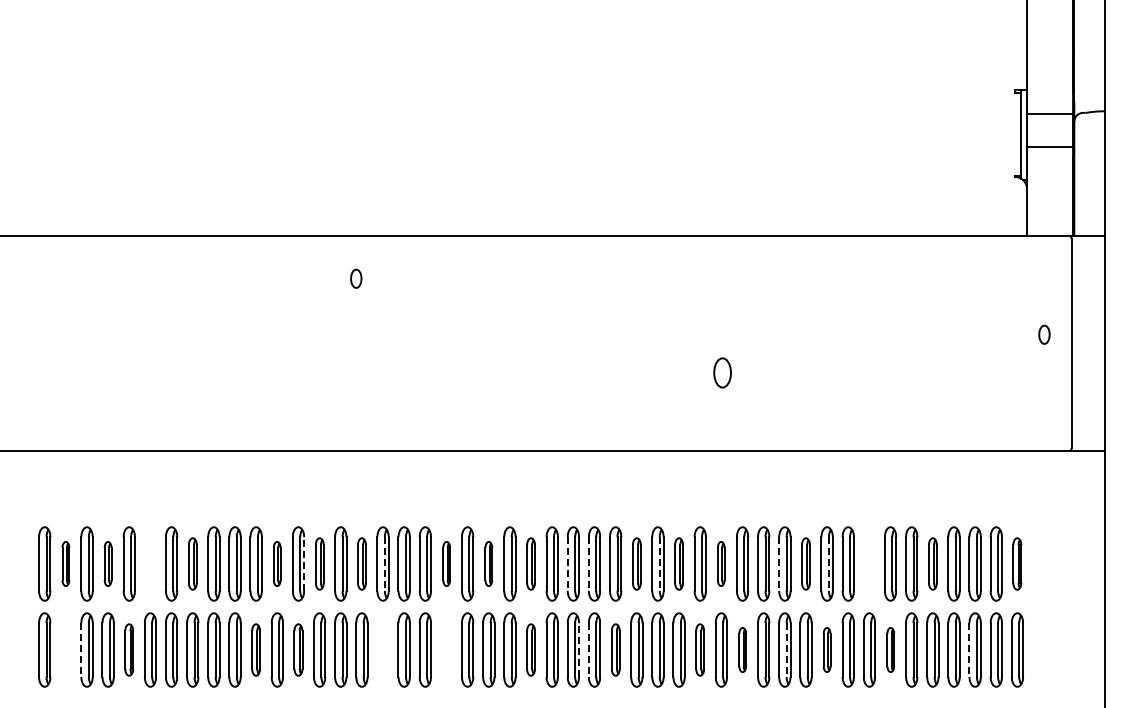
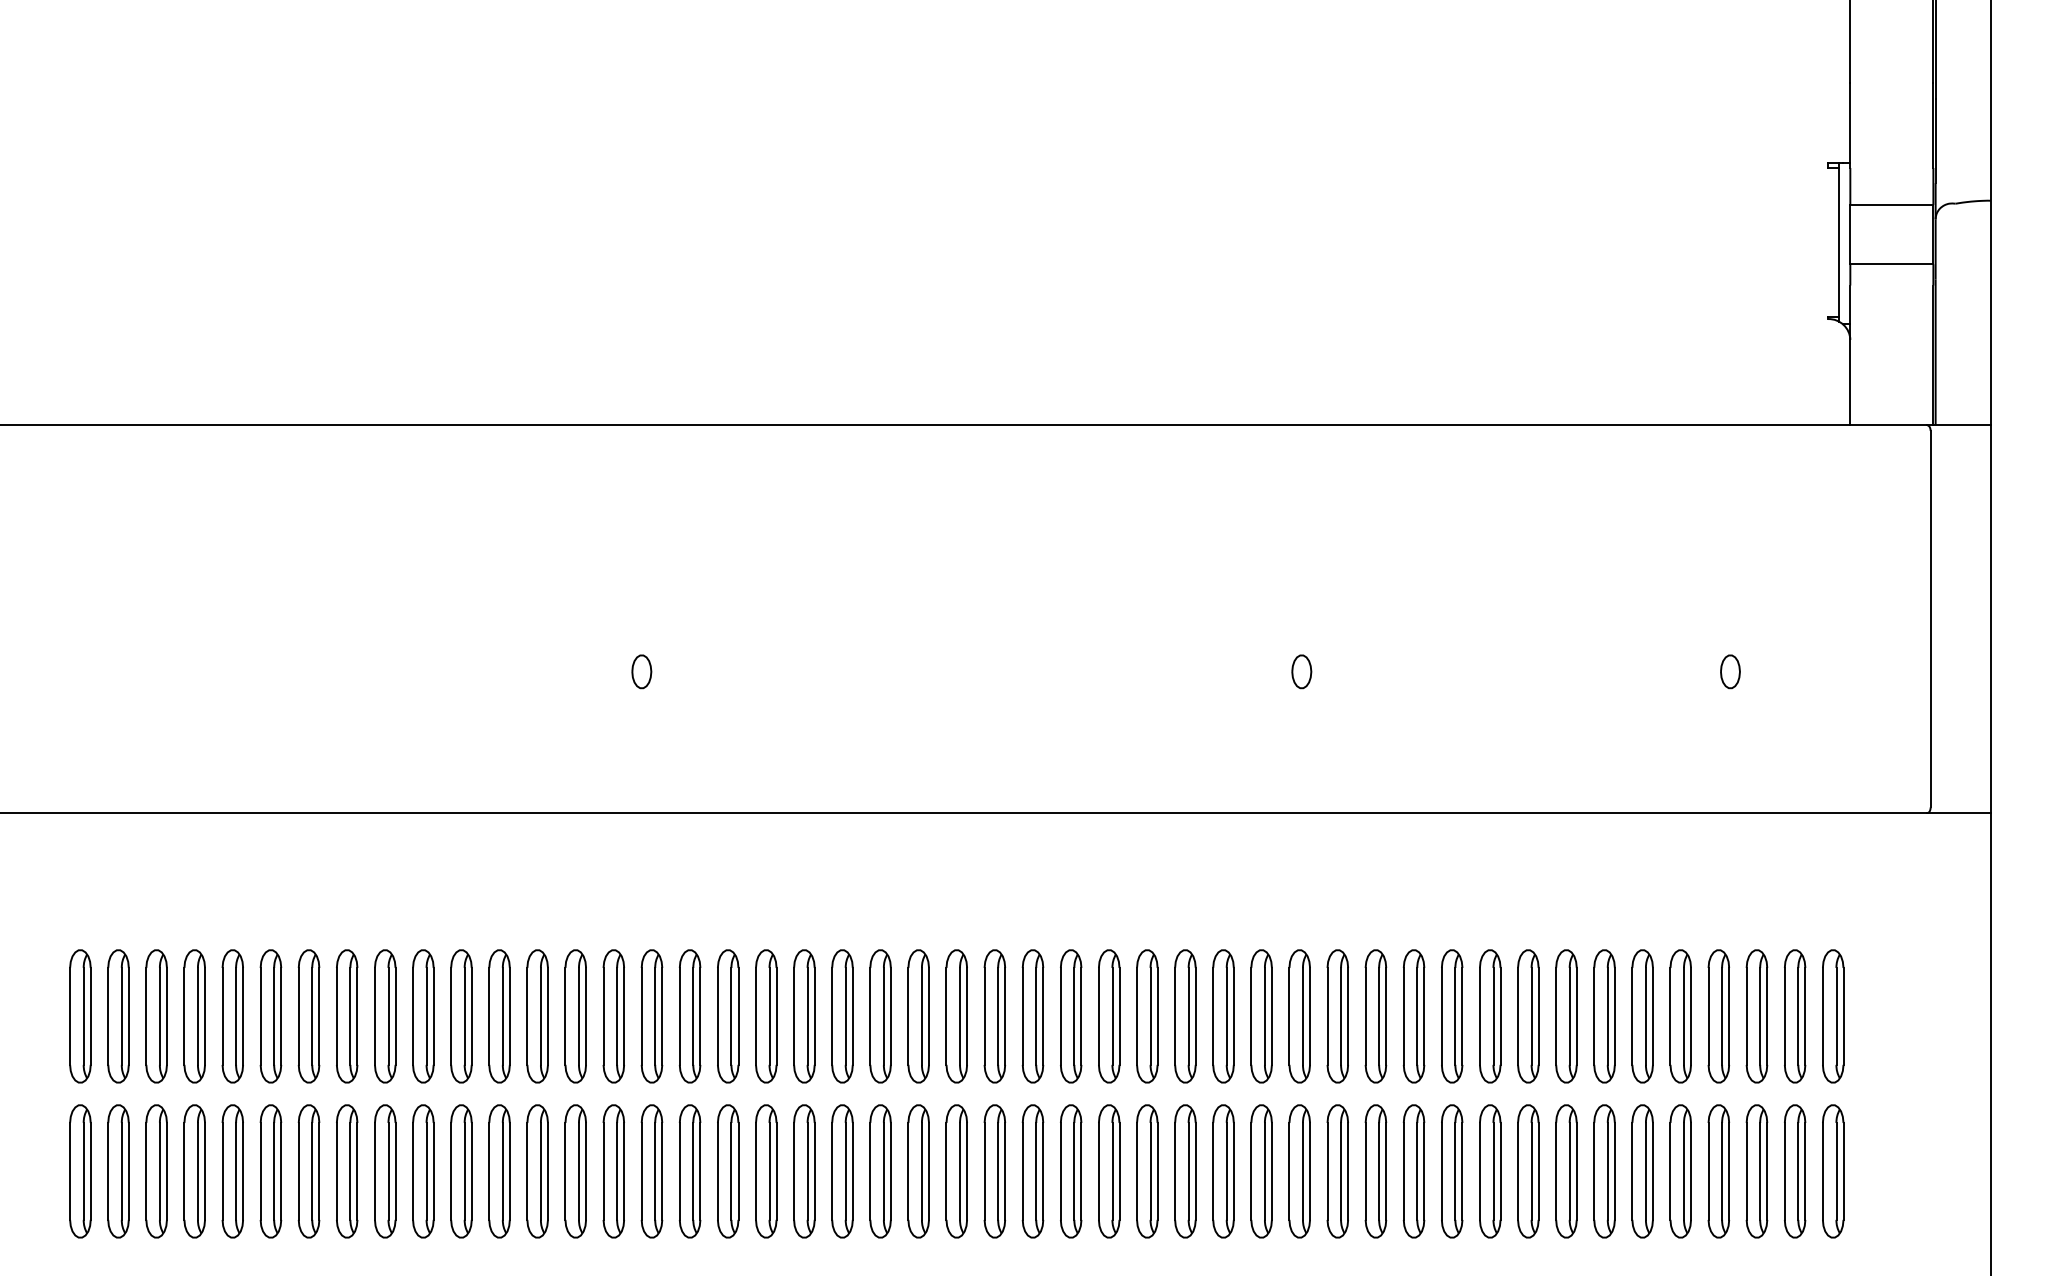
part: (356, 278) -> (642, 671), moved
part: (1044, 334) -> (1730, 671), moved
part: (722, 372) -> (1301, 671), size x0.62
part: (65, 563) -> (117, 1015), size x1.67
part: (107, 563) -> (193, 1015), size x1.67
part: (149, 563) -> (269, 1015), added
part: (192, 563) -> (346, 1015), size x1.43
part: (276, 563) -> (498, 1015), size x1.67
part: (319, 563) -> (575, 1015), size x1.43
part: (361, 563) -> (651, 1015), size x1.43
part: (446, 563) -> (804, 1015), size x1.67
part: (488, 563) -> (880, 1015), size x1.67
part: (530, 563) -> (955, 1015), size x1.43
part: (636, 563) -> (1146, 1015), size x1.43
part: (678, 563) -> (1222, 1015), size x1.43
part: (720, 563) -> (1298, 1015), size x1.67
part: (805, 563) -> (1451, 1015), size x1.43
part: (868, 563) -> (1564, 1015), added
part: (932, 563) -> (1680, 1015), size x1.43
part: (1016, 563) -> (1831, 1015), size x1.43
line: (304, 564) -> (548, 1017), dashed -> solid
line: (384, 564) -> (692, 1017), dashed -> solid
line: (567, 564) -> (1022, 1017), dashed -> solid
line: (588, 564) -> (1060, 1017), dashed -> solid
line: (659, 564) -> (1188, 1017), dashed -> solid
line: (779, 564) -> (1404, 1017), dashed -> solid
line: (828, 564) -> (1492, 1017), dashed -> solid
part: (65, 649) -> (117, 1170), added
part: (128, 649) -> (231, 1170), size x1.43
part: (255, 649) -> (460, 1170), size x1.43
part: (298, 649) -> (537, 1170), size x1.43
part: (382, 649) -> (689, 1170), added
part: (446, 649) -> (804, 1170), added
part: (530, 649) -> (955, 1170), size x1.43
part: (615, 649) -> (1108, 1170), size x1.43
part: (699, 649) -> (1260, 1170), size x1.43
part: (742, 649) -> (1337, 1170), size x1.67
part: (826, 649) -> (1489, 1170), size x1.67
part: (890, 649) -> (1604, 1170), size x1.67
line: (81, 650) -> (146, 1172), dashed -> solid
line: (579, 650) -> (1044, 1172), dashed -> solid
line: (588, 650) -> (1060, 1172), dashed -> solid
line: (786, 650) -> (1417, 1172), dashed -> solid
line: (969, 650) -> (1746, 1172), dashed -> solid

